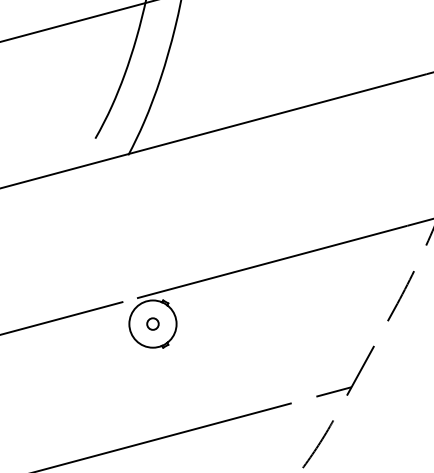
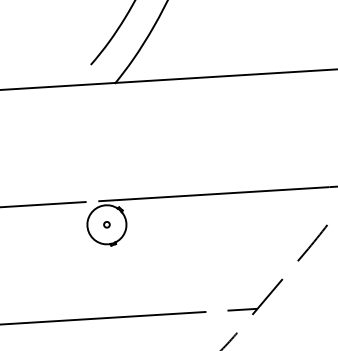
circle: (152, 323) -> (106, 224), size x0.6

